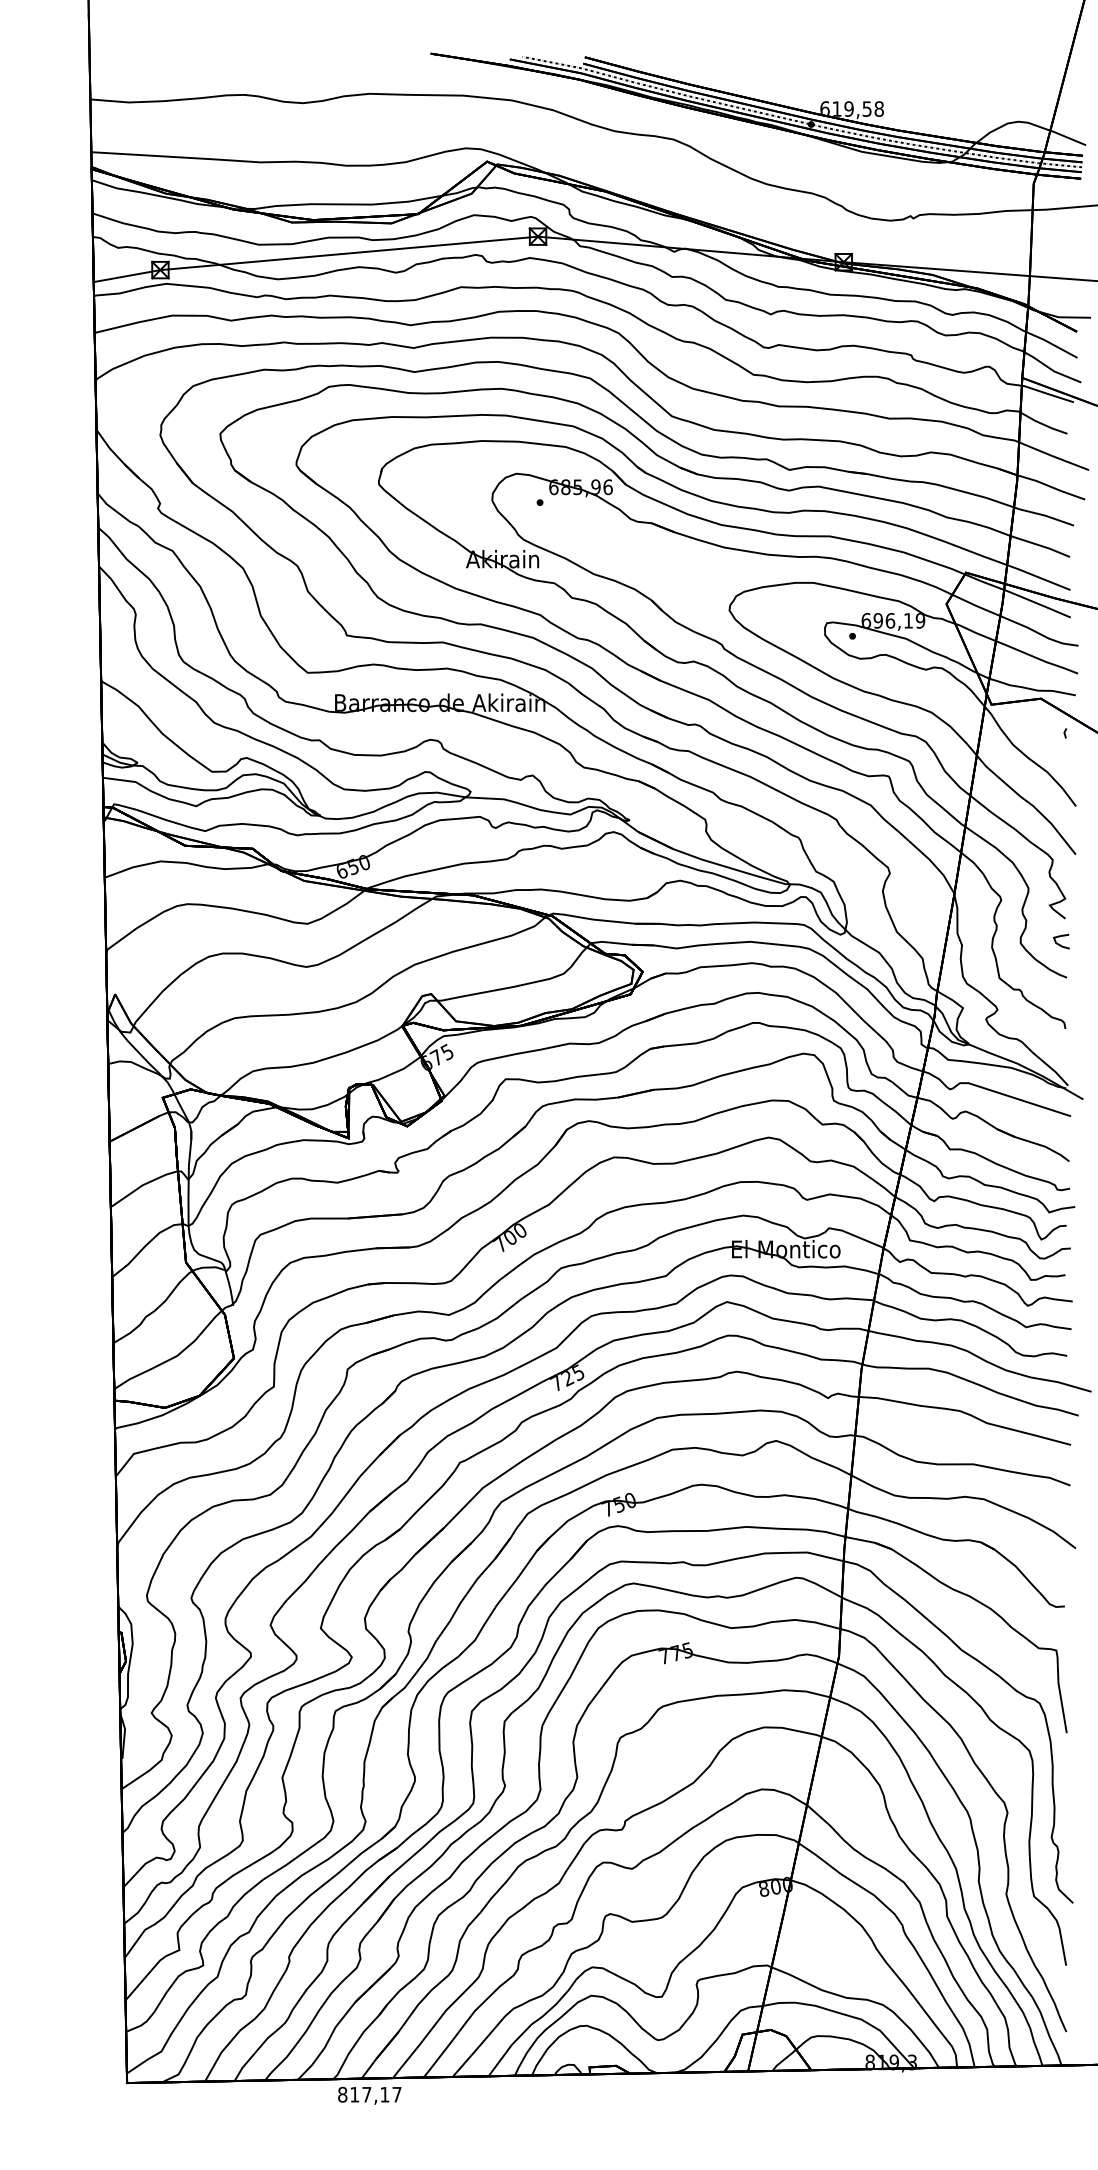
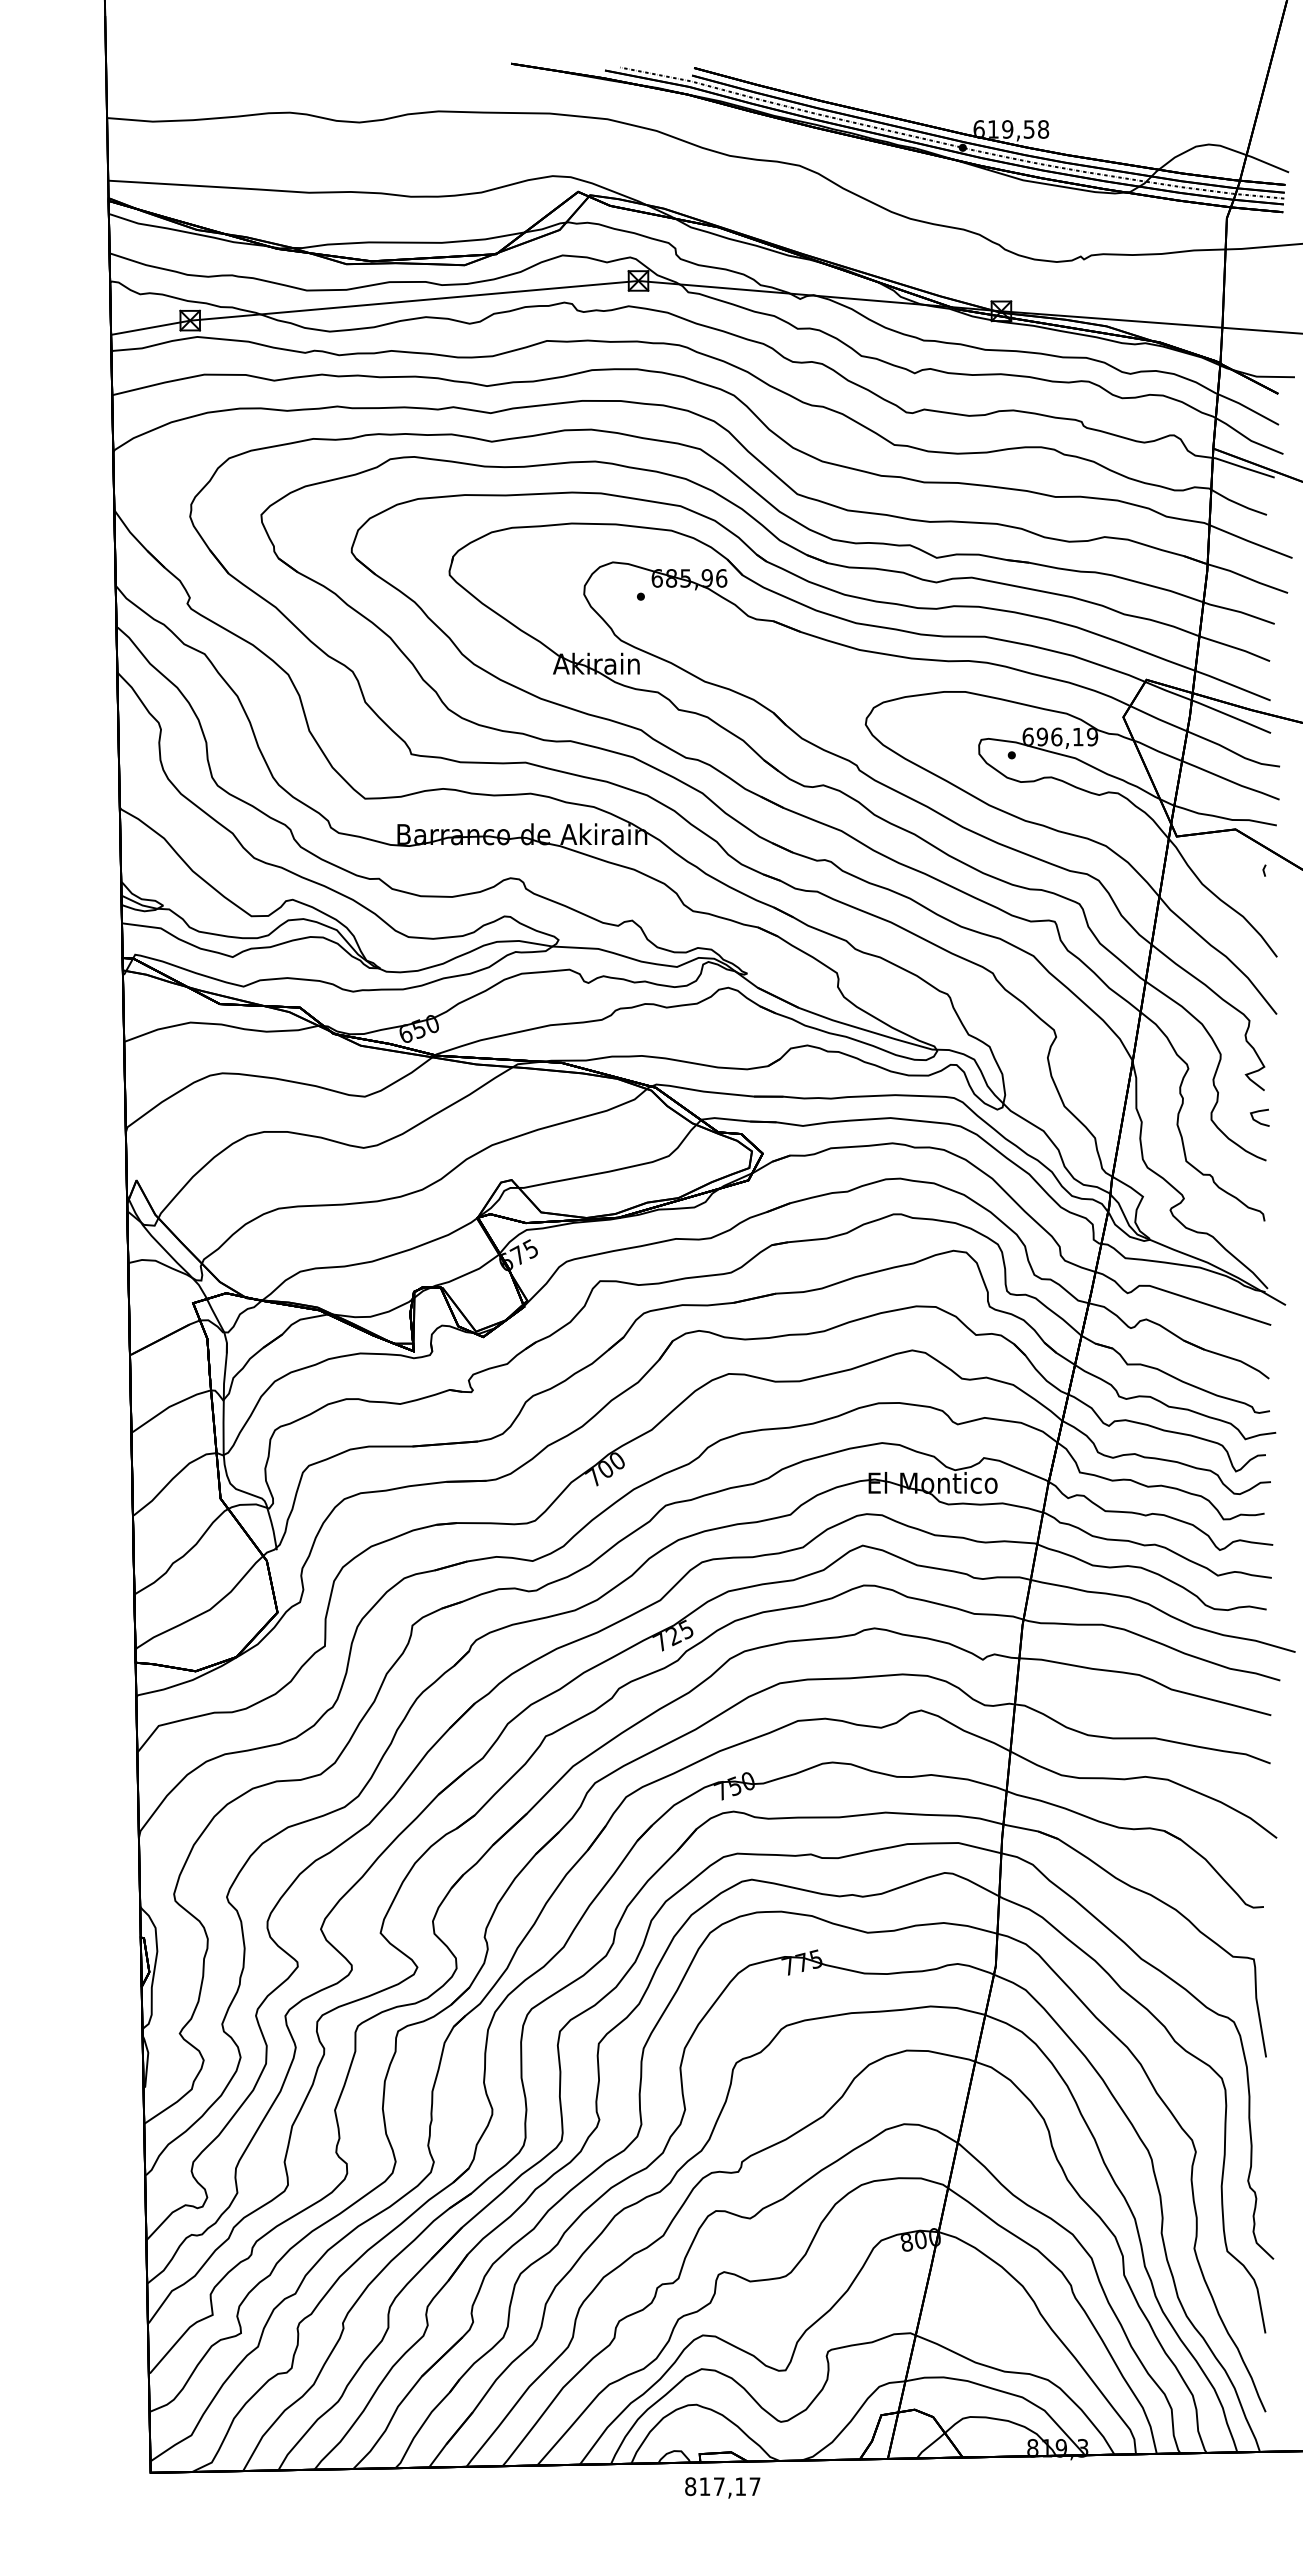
text: (369, 2095) -> (722, 2487), moved

